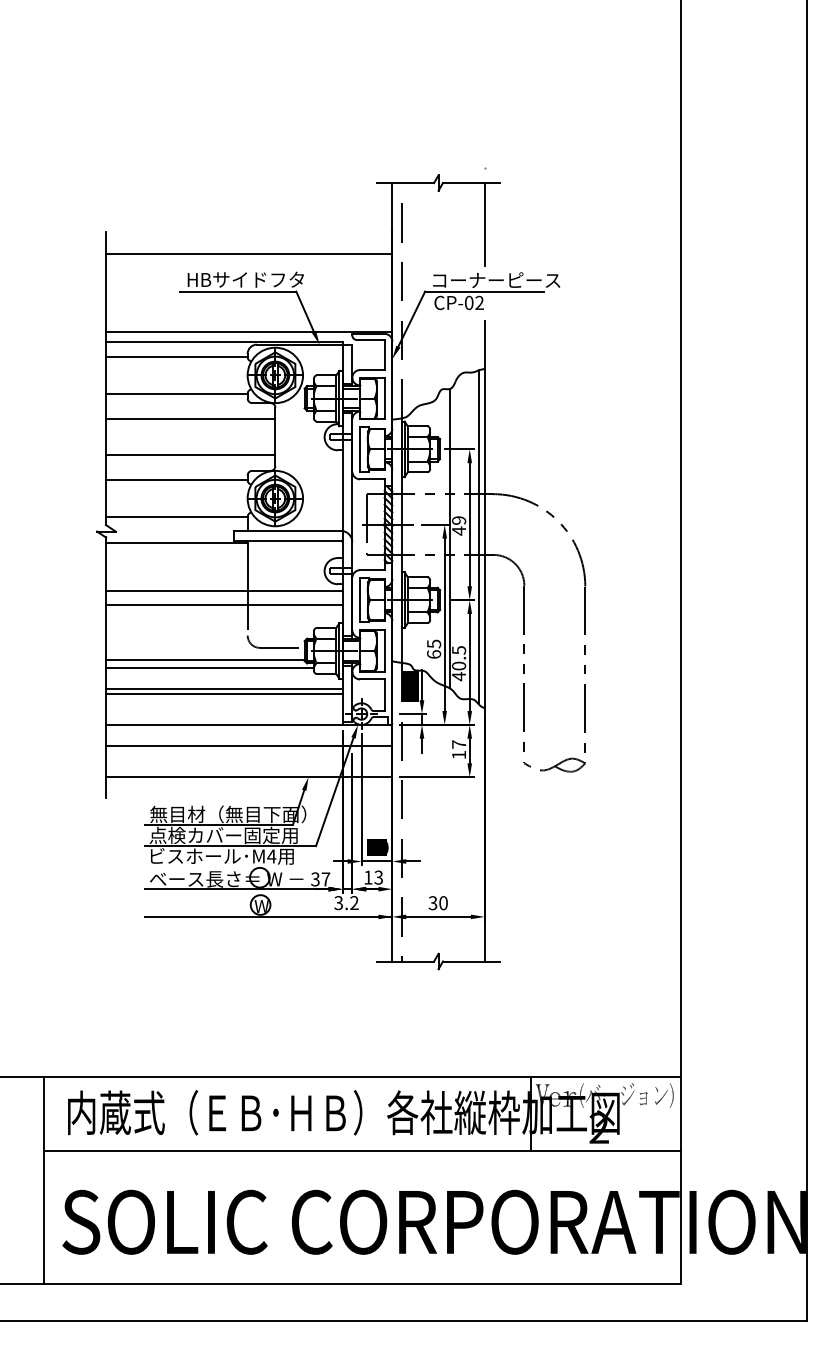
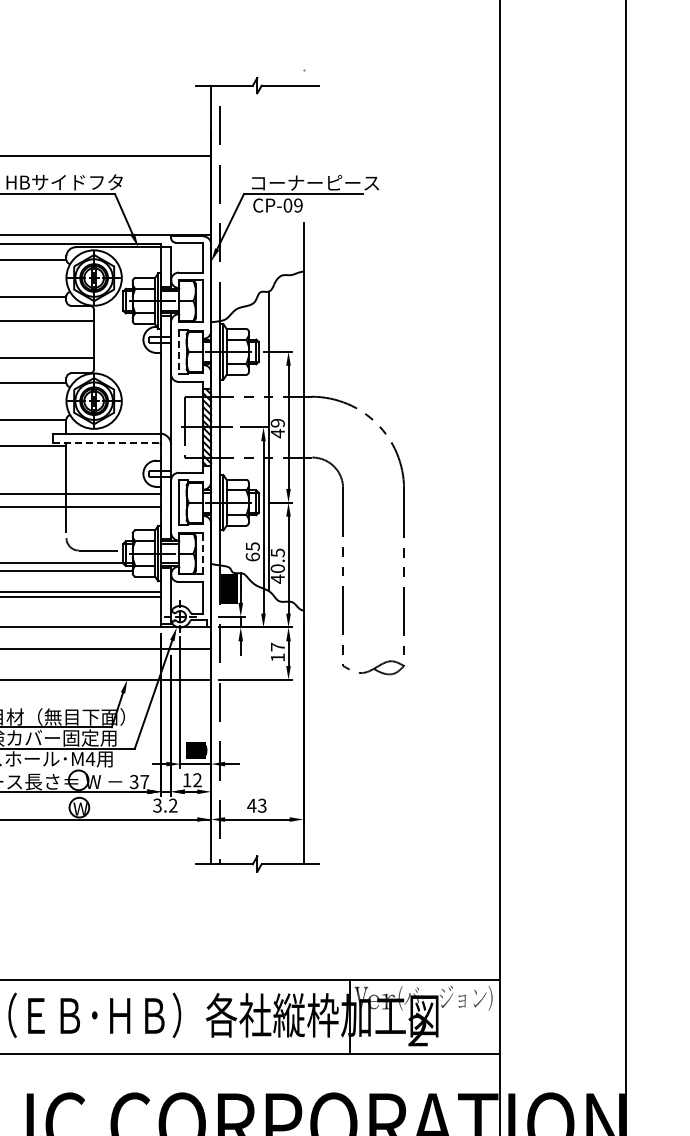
line: (484, 224) -> (303, 127), removed
text: (479, 303) -> (298, 206), CP-02 -> CP-09
line: (360, 449) -> (179, 352), solid -> dashed
line: (478, 537) -> (297, 440), removed
line: (287, 540) -> (106, 443), solid -> dashed
line: (384, 650) -> (203, 553), solid -> dashed
text: (378, 877) -> (197, 780), 13 -> 12
text: (437, 903) -> (256, 806), 30 -> 43

